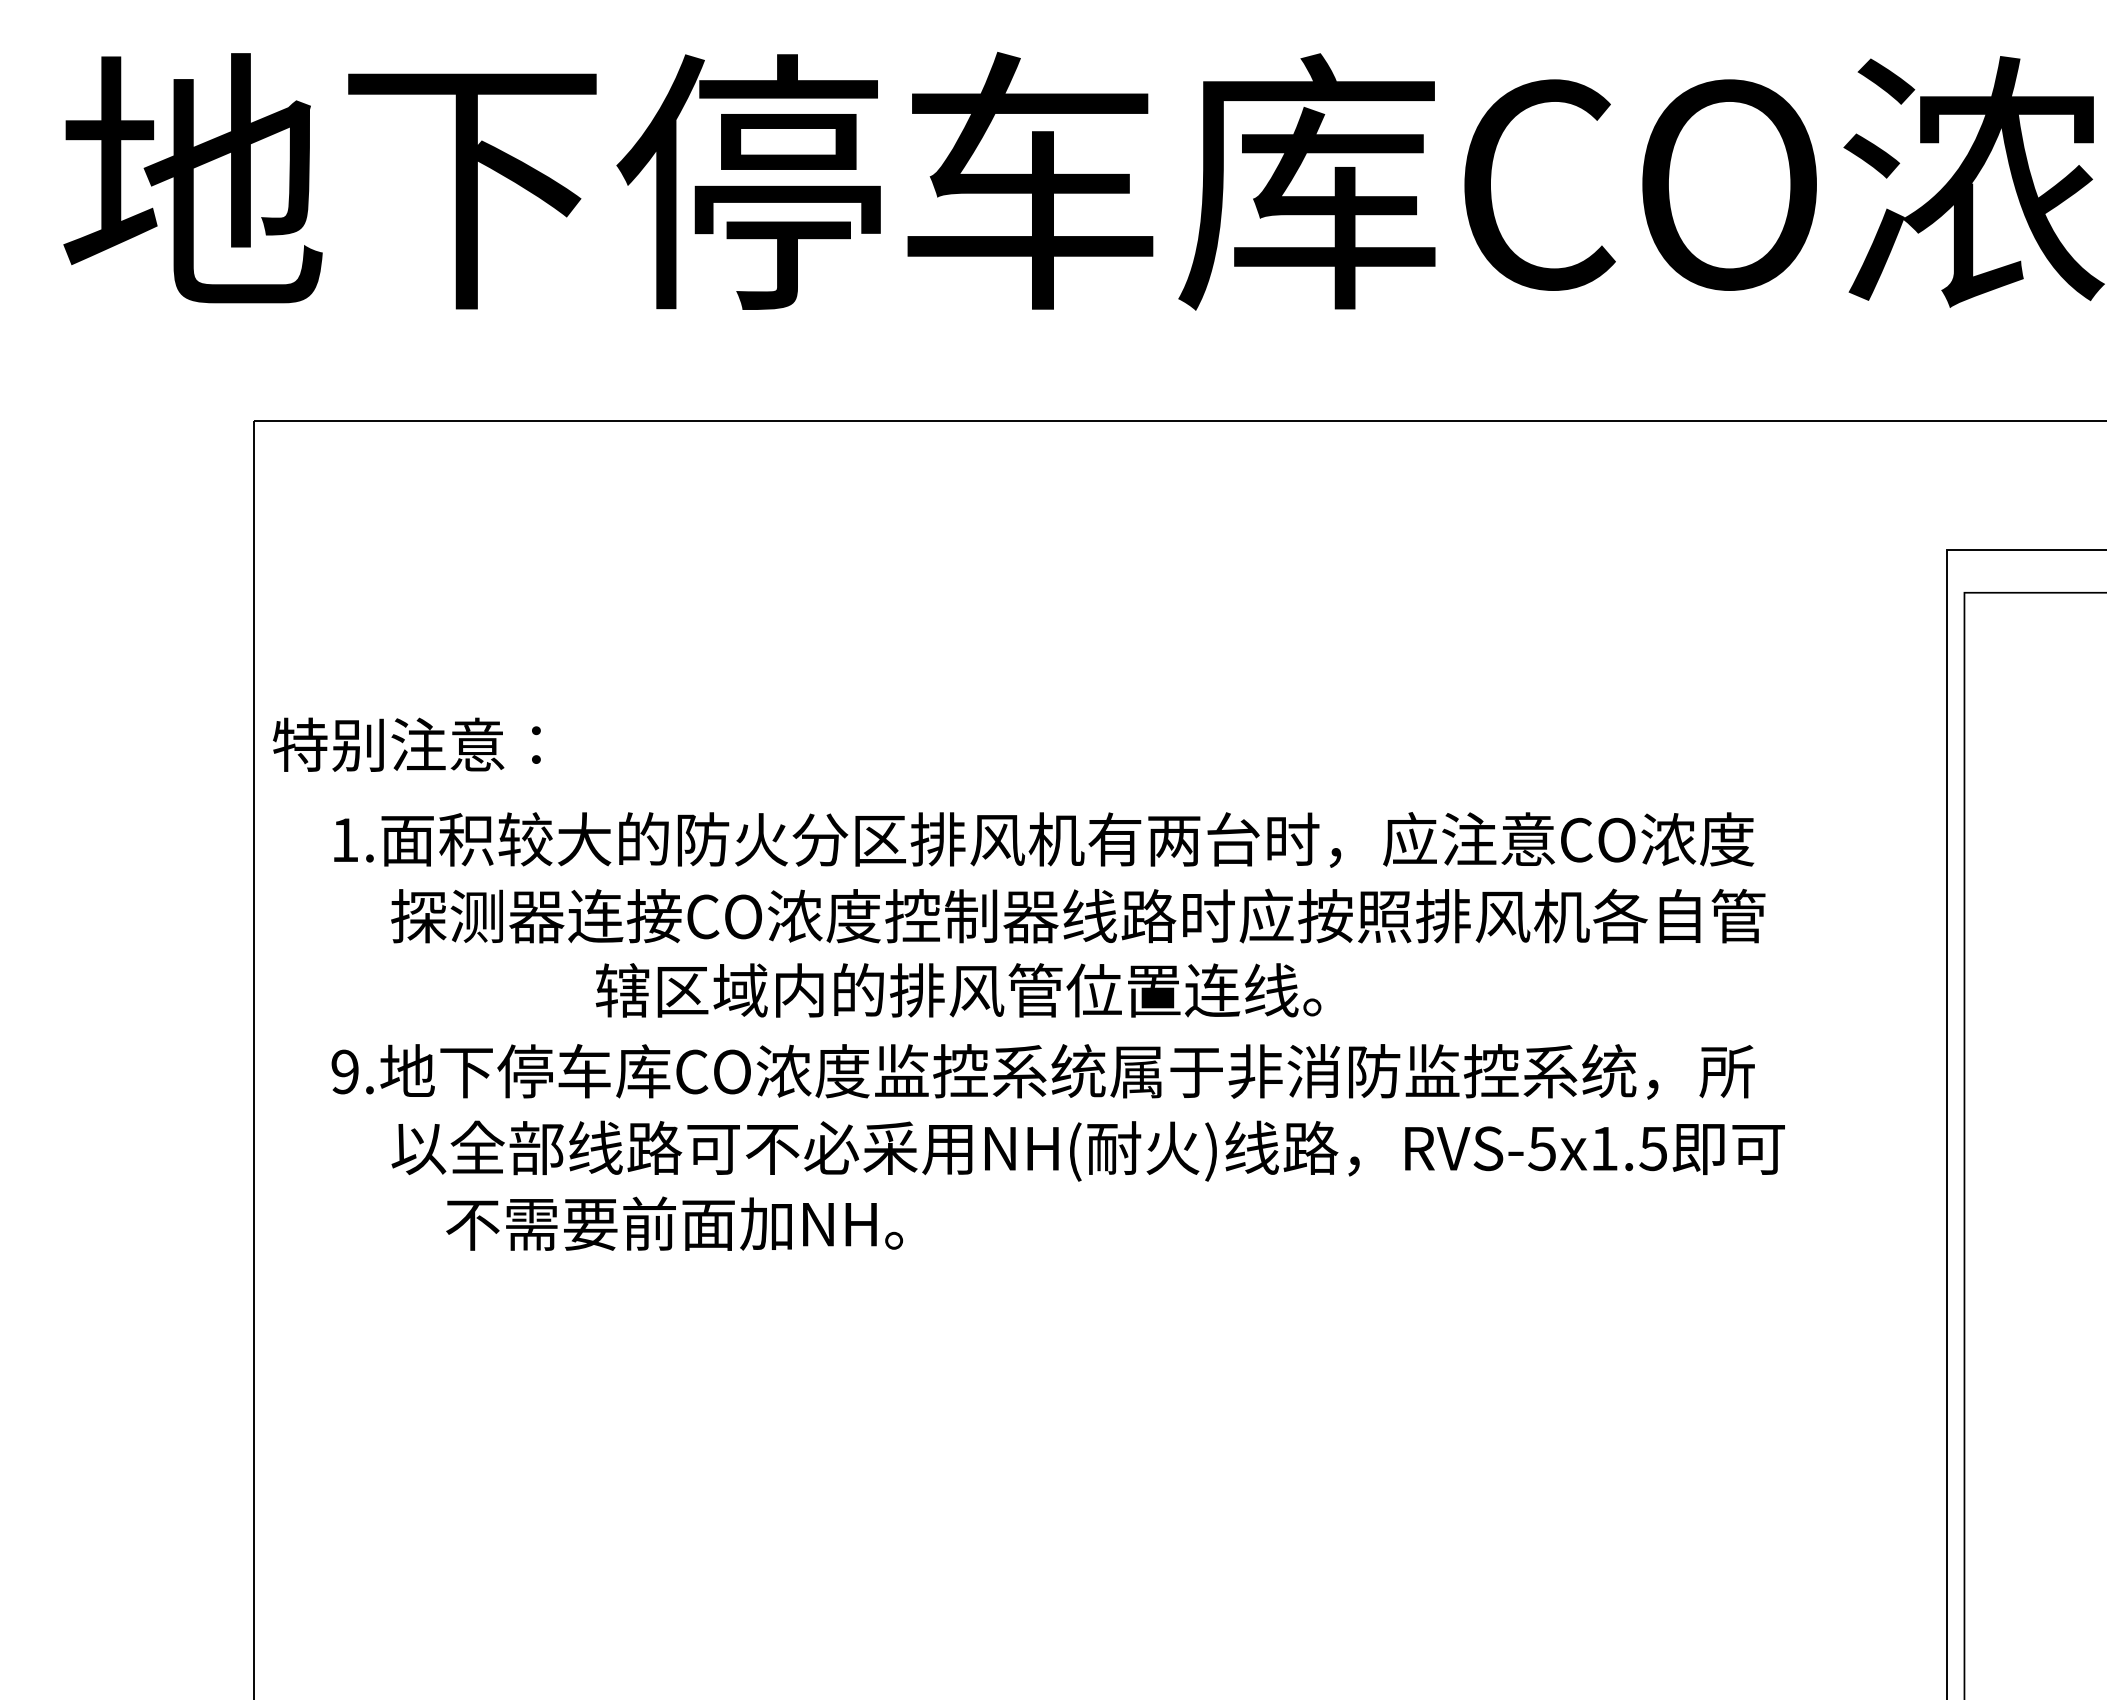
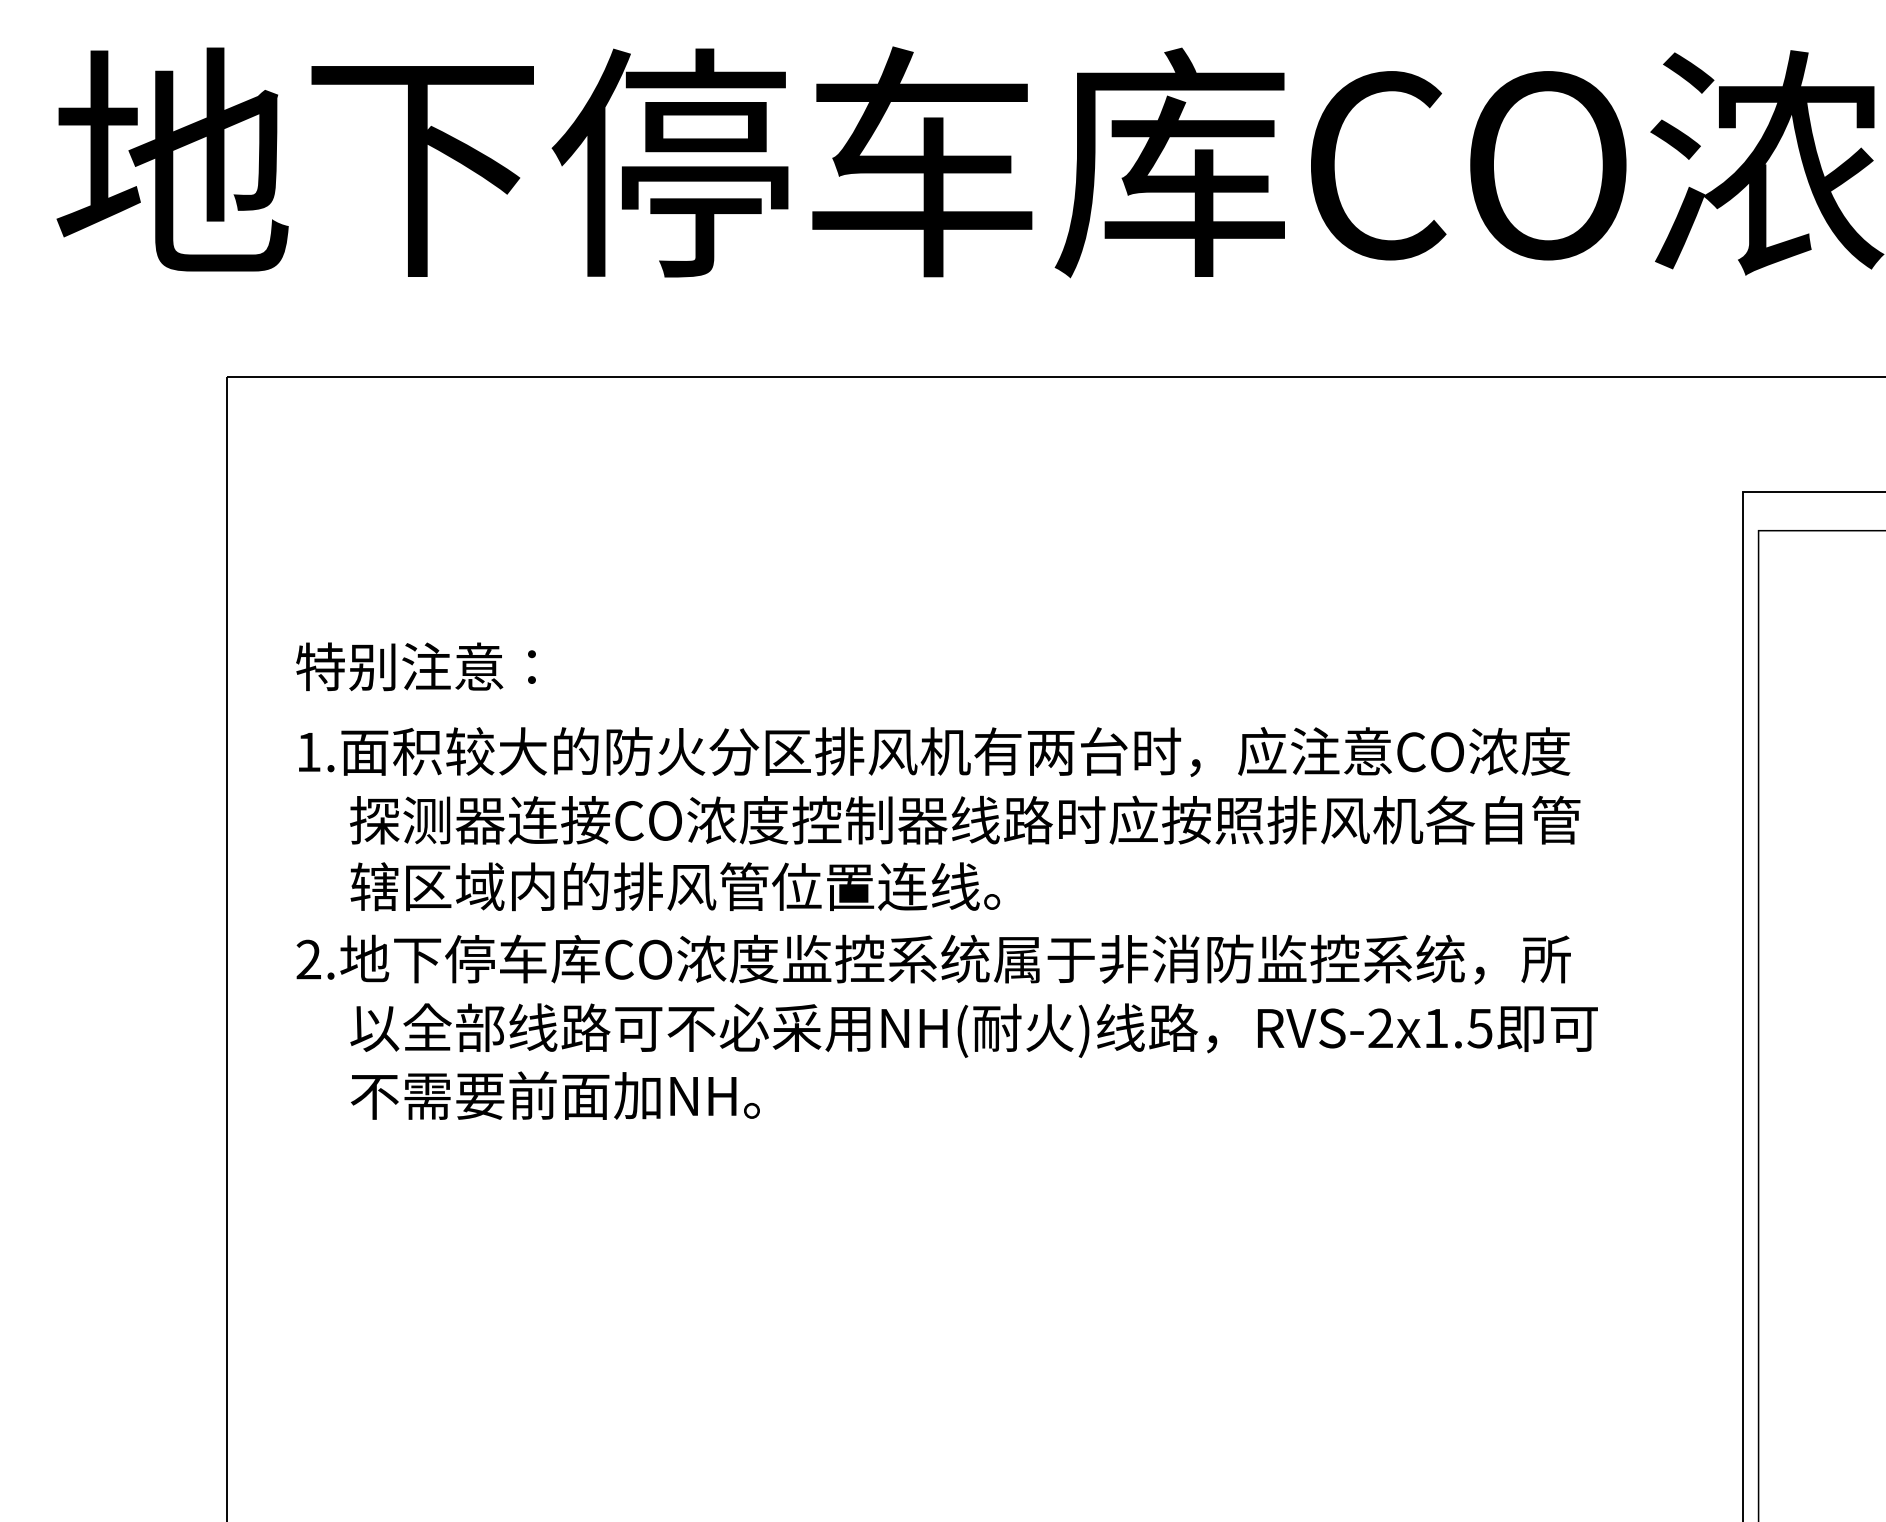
text: (406, 744) -> (415, 666), moved
text: (958, 990) -> (675, 886), moved
text: (344, 1072) -> (308, 960), 9. -> 2.
text: (1541, 1148) -> (1379, 1028), RVS-5x1.5 -> RVS-2x1.5
text: (674, 1223) -> (555, 1095), moved

